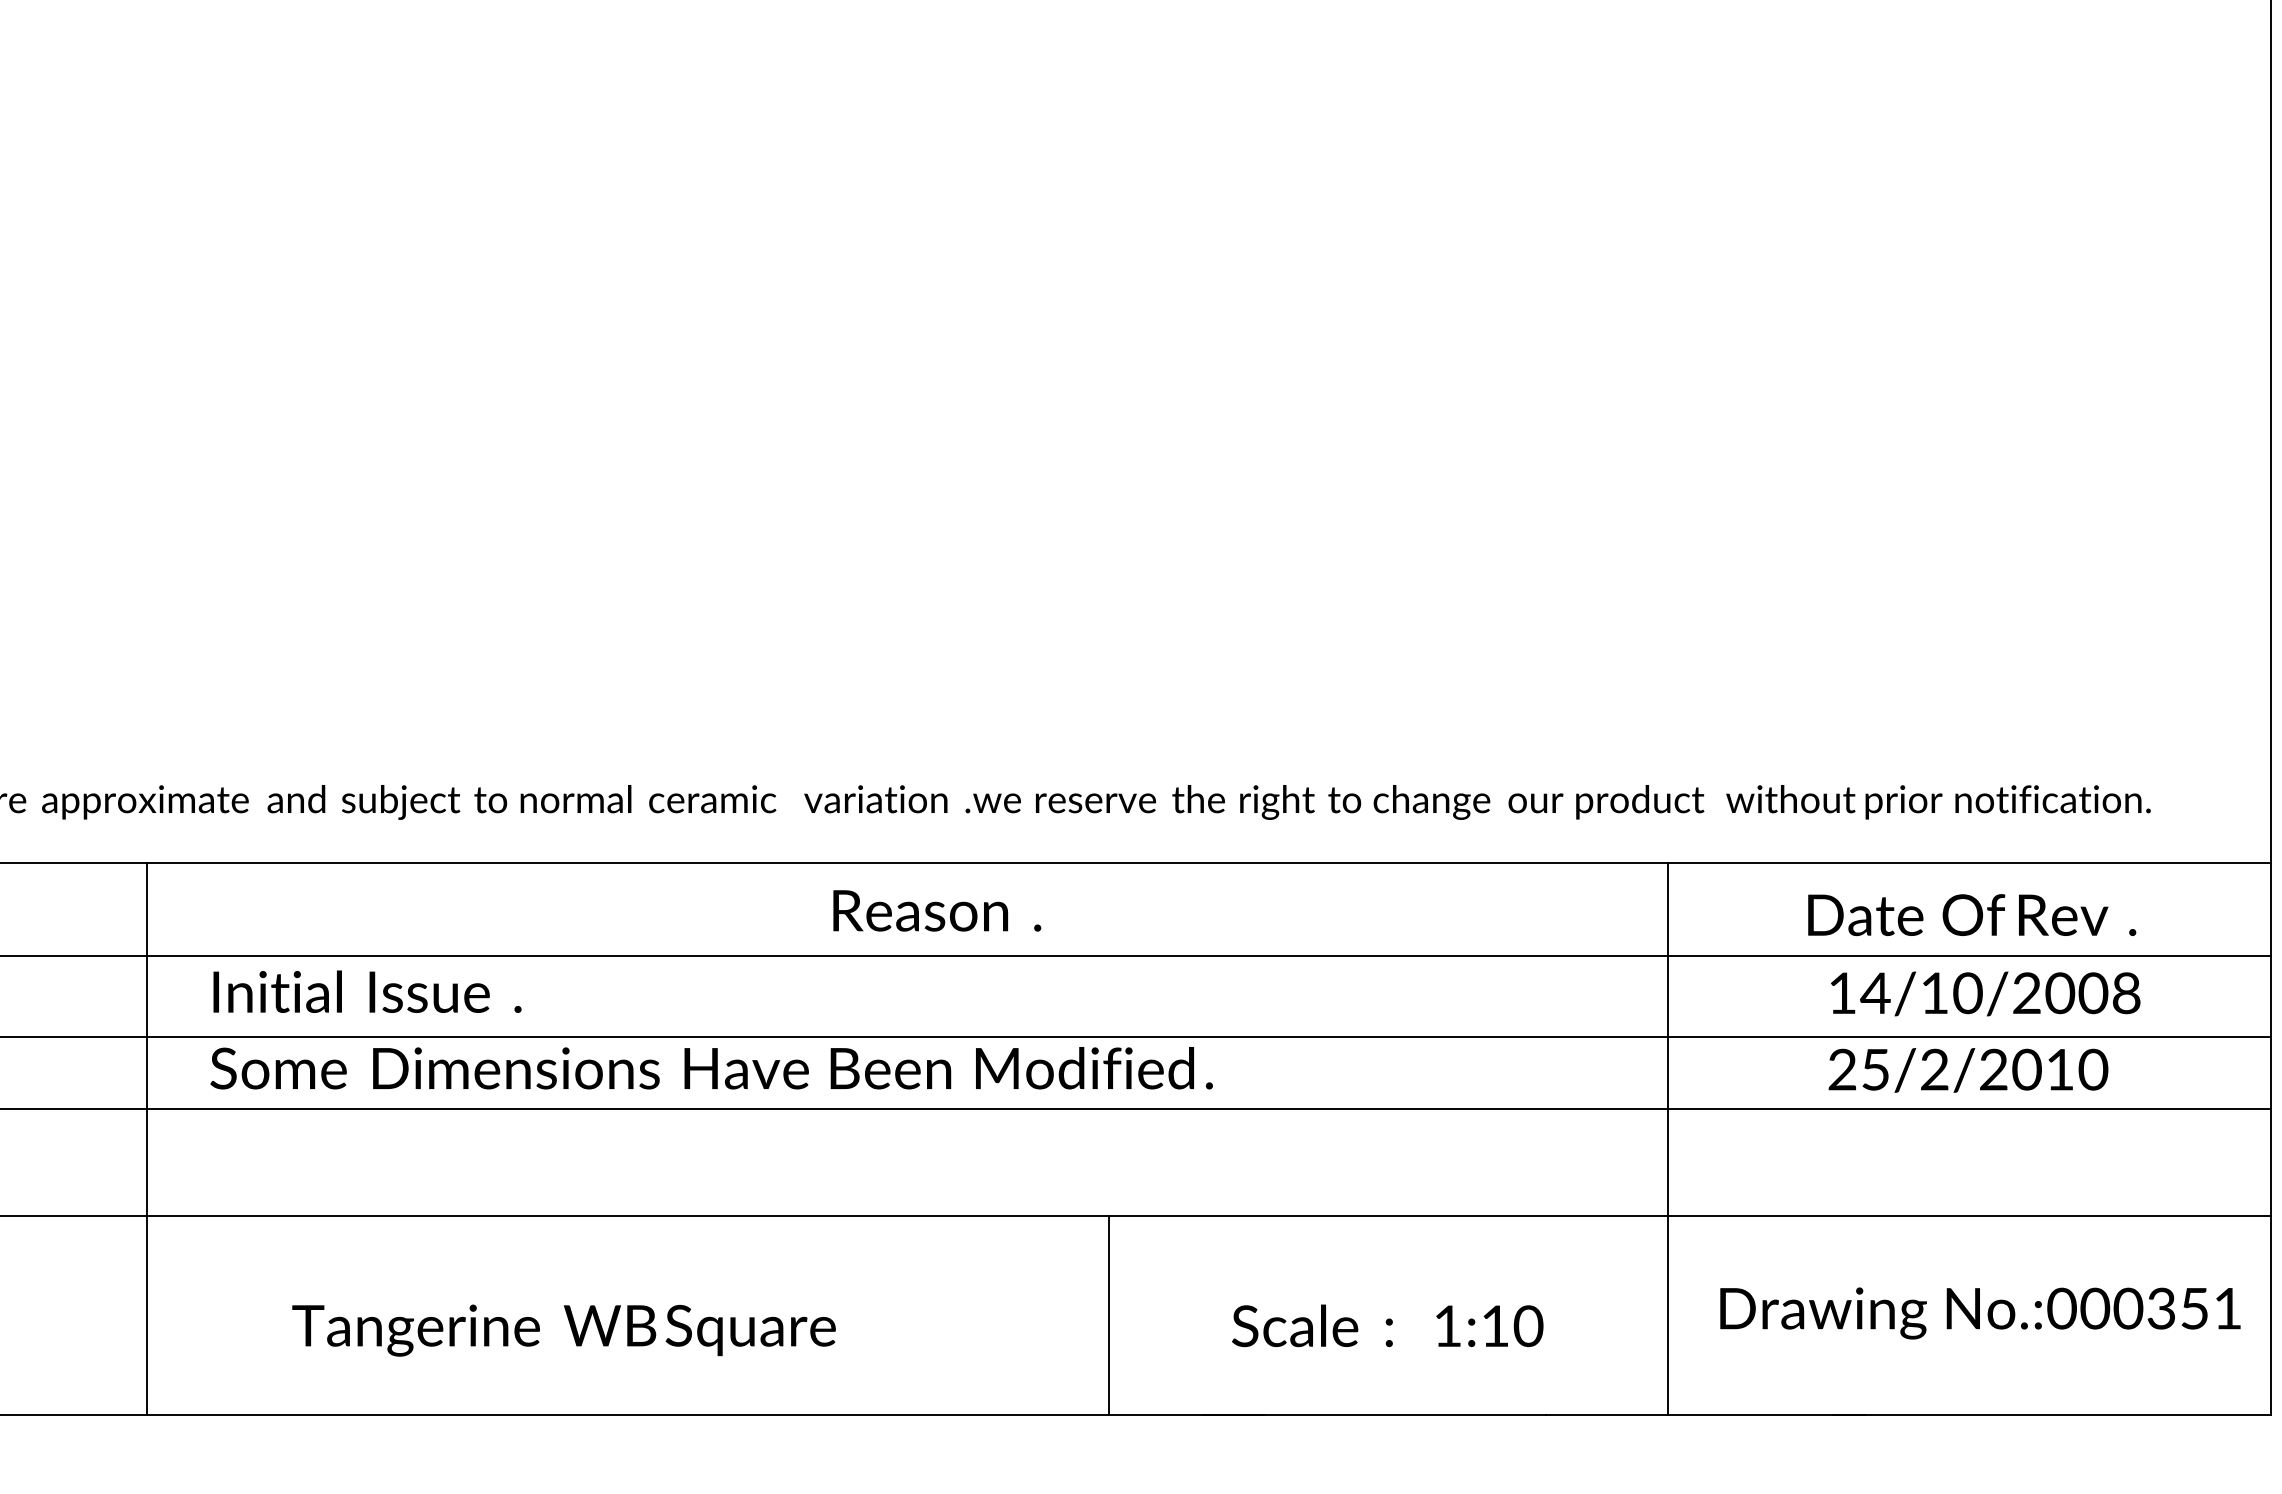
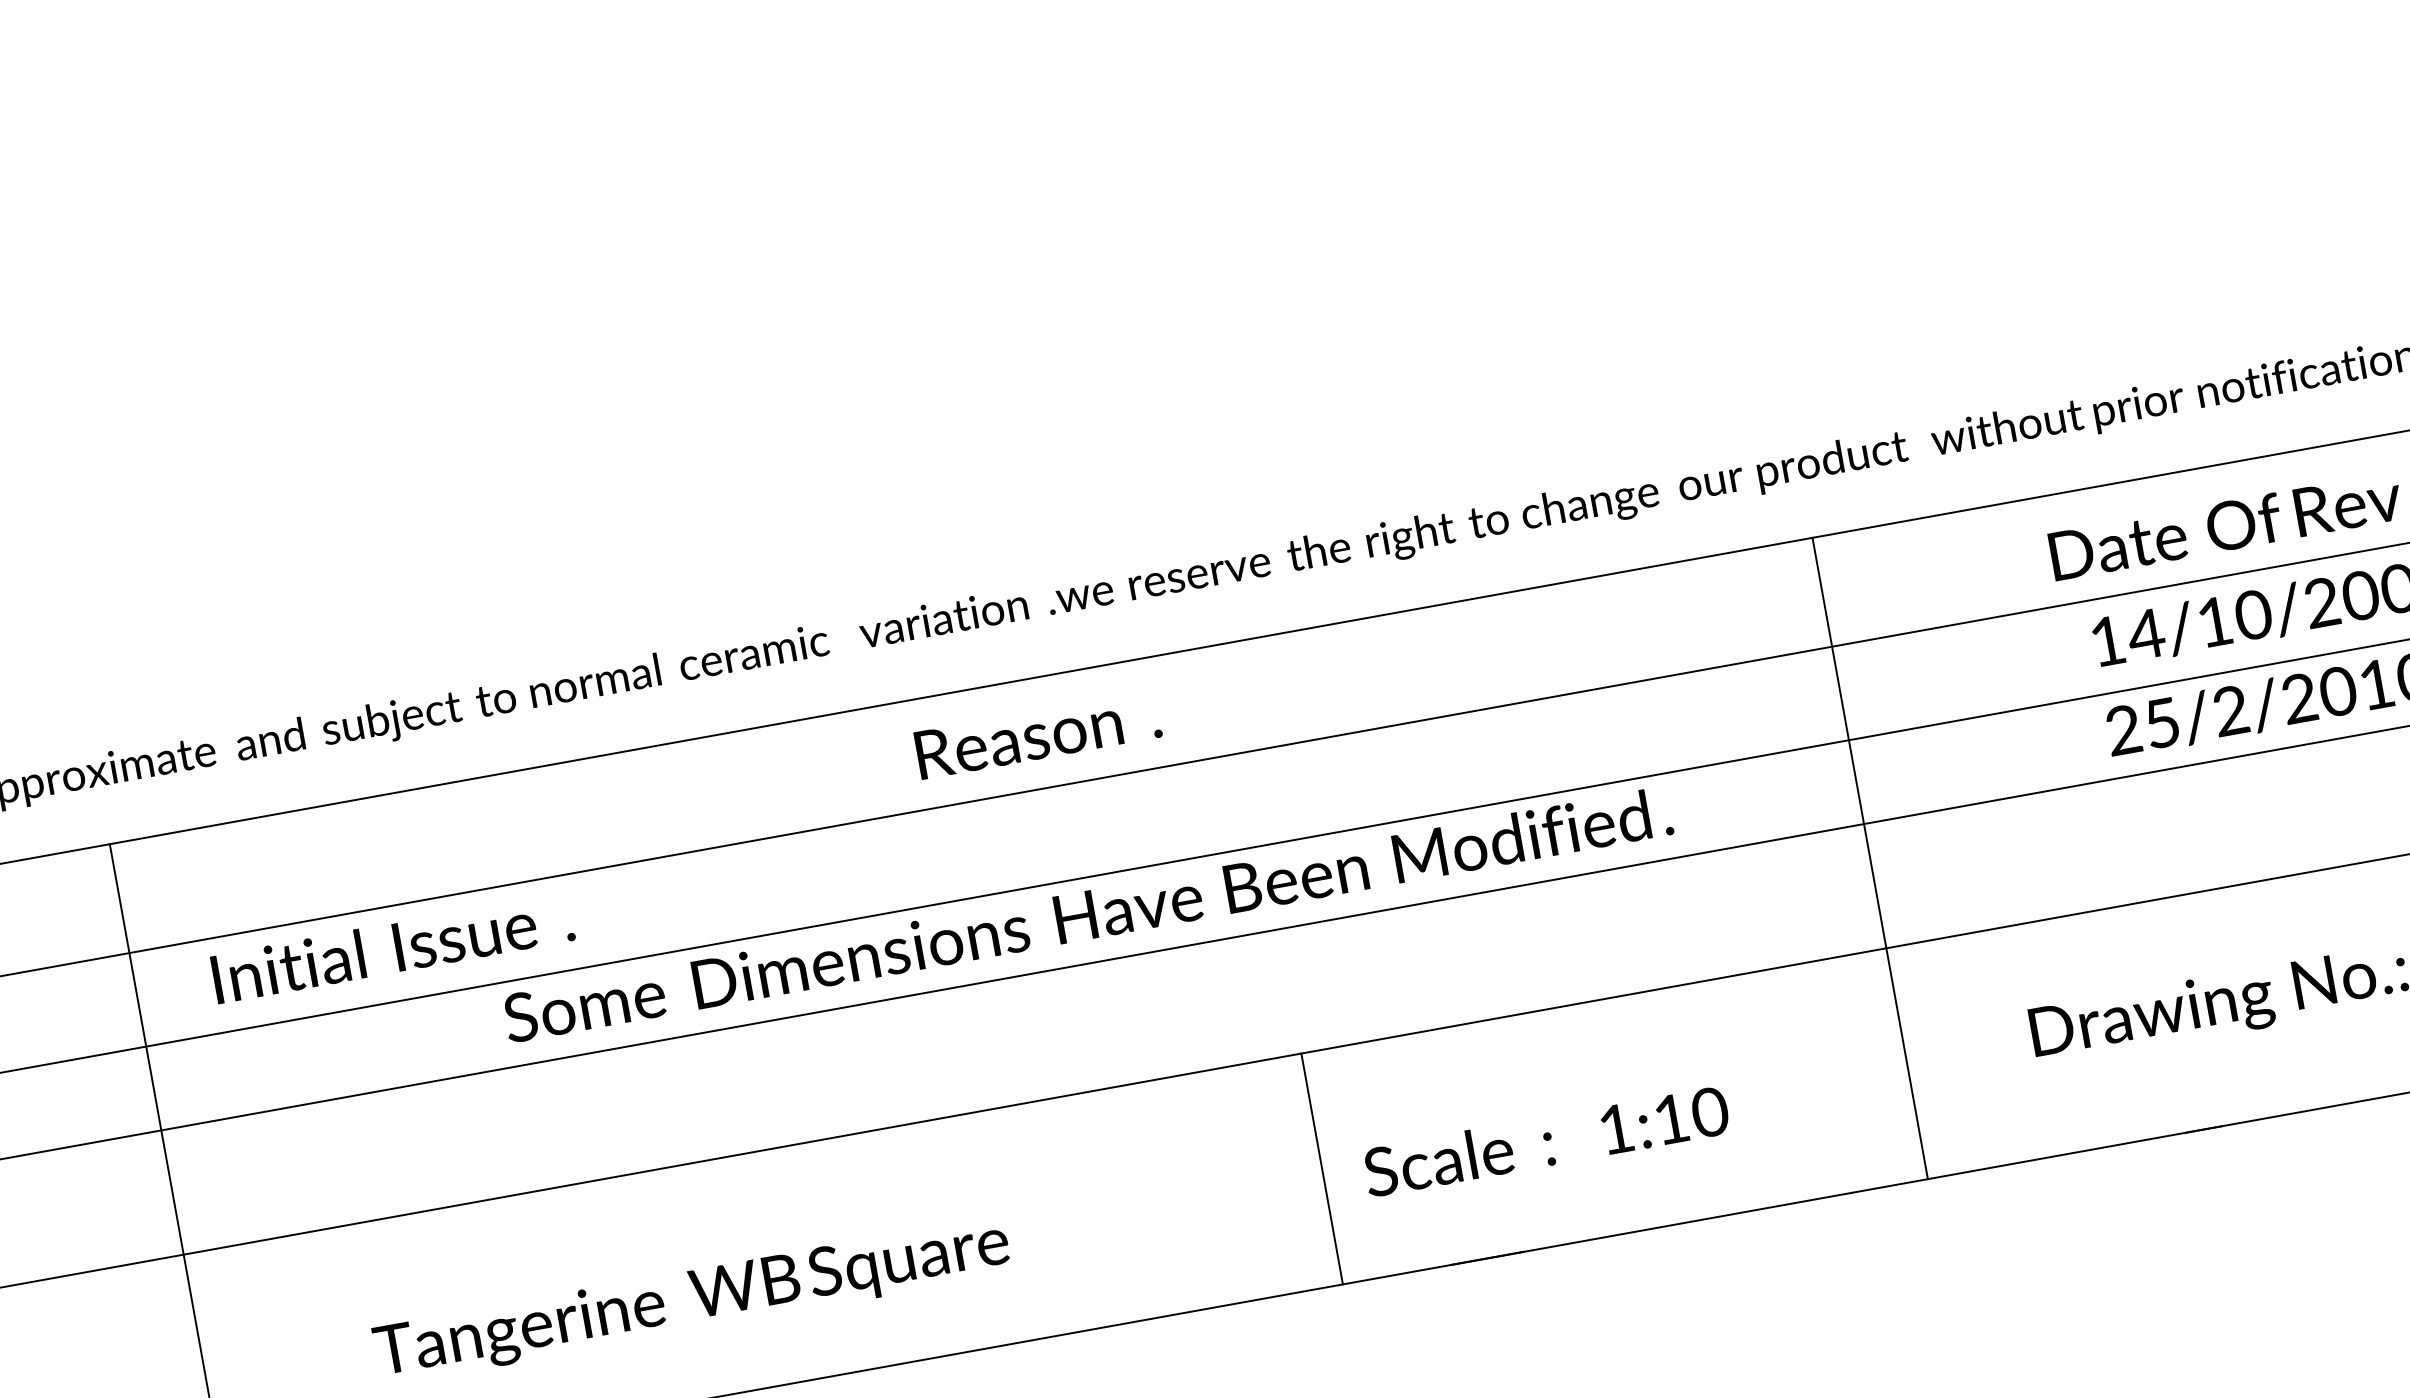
text: (711, 1068) -> (1087, 915), moved
line: (1668, 1138) -> (1870, 858), moved
text: (1387, 1325) -> (1546, 1140), moved

